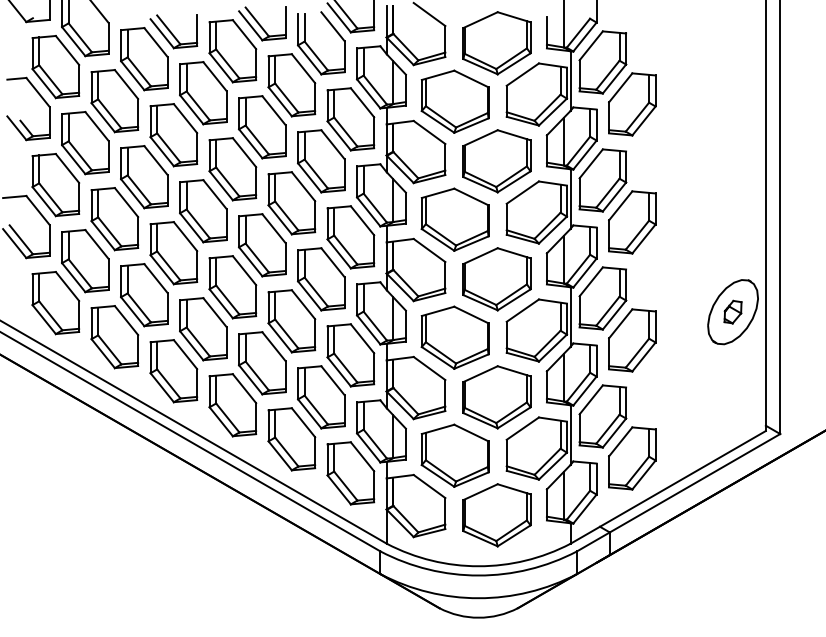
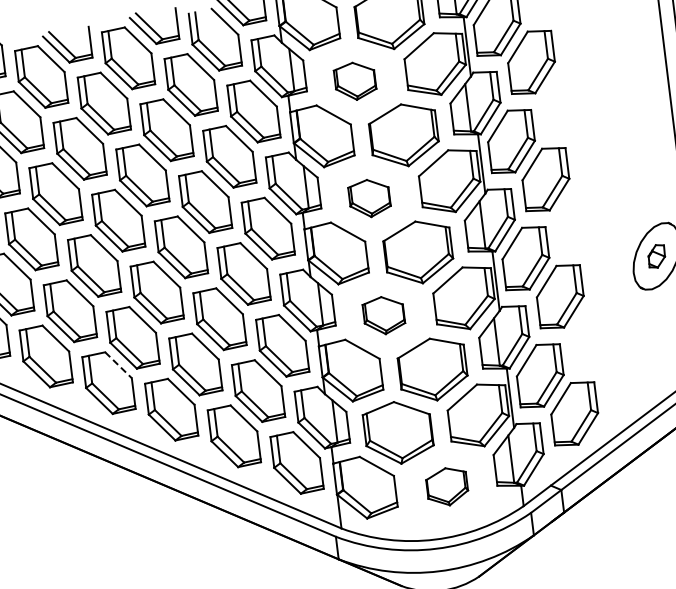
part: (454, 101) -> (354, 81), size x0.6
part: (454, 219) -> (369, 198), size x0.6
part: (454, 337) -> (383, 315), size x0.6
line: (185, 354) -> (118, 365), solid -> dashed
part: (496, 515) -> (446, 487), size x0.6

